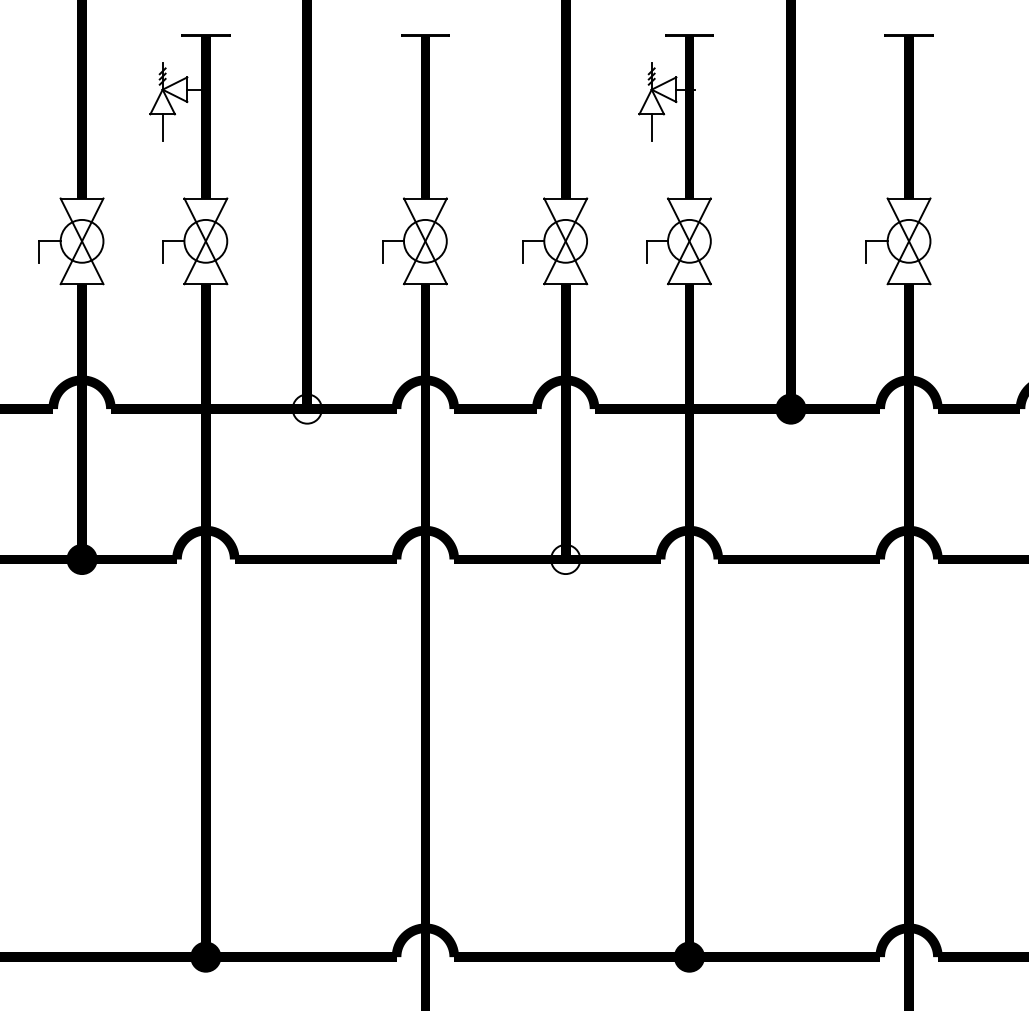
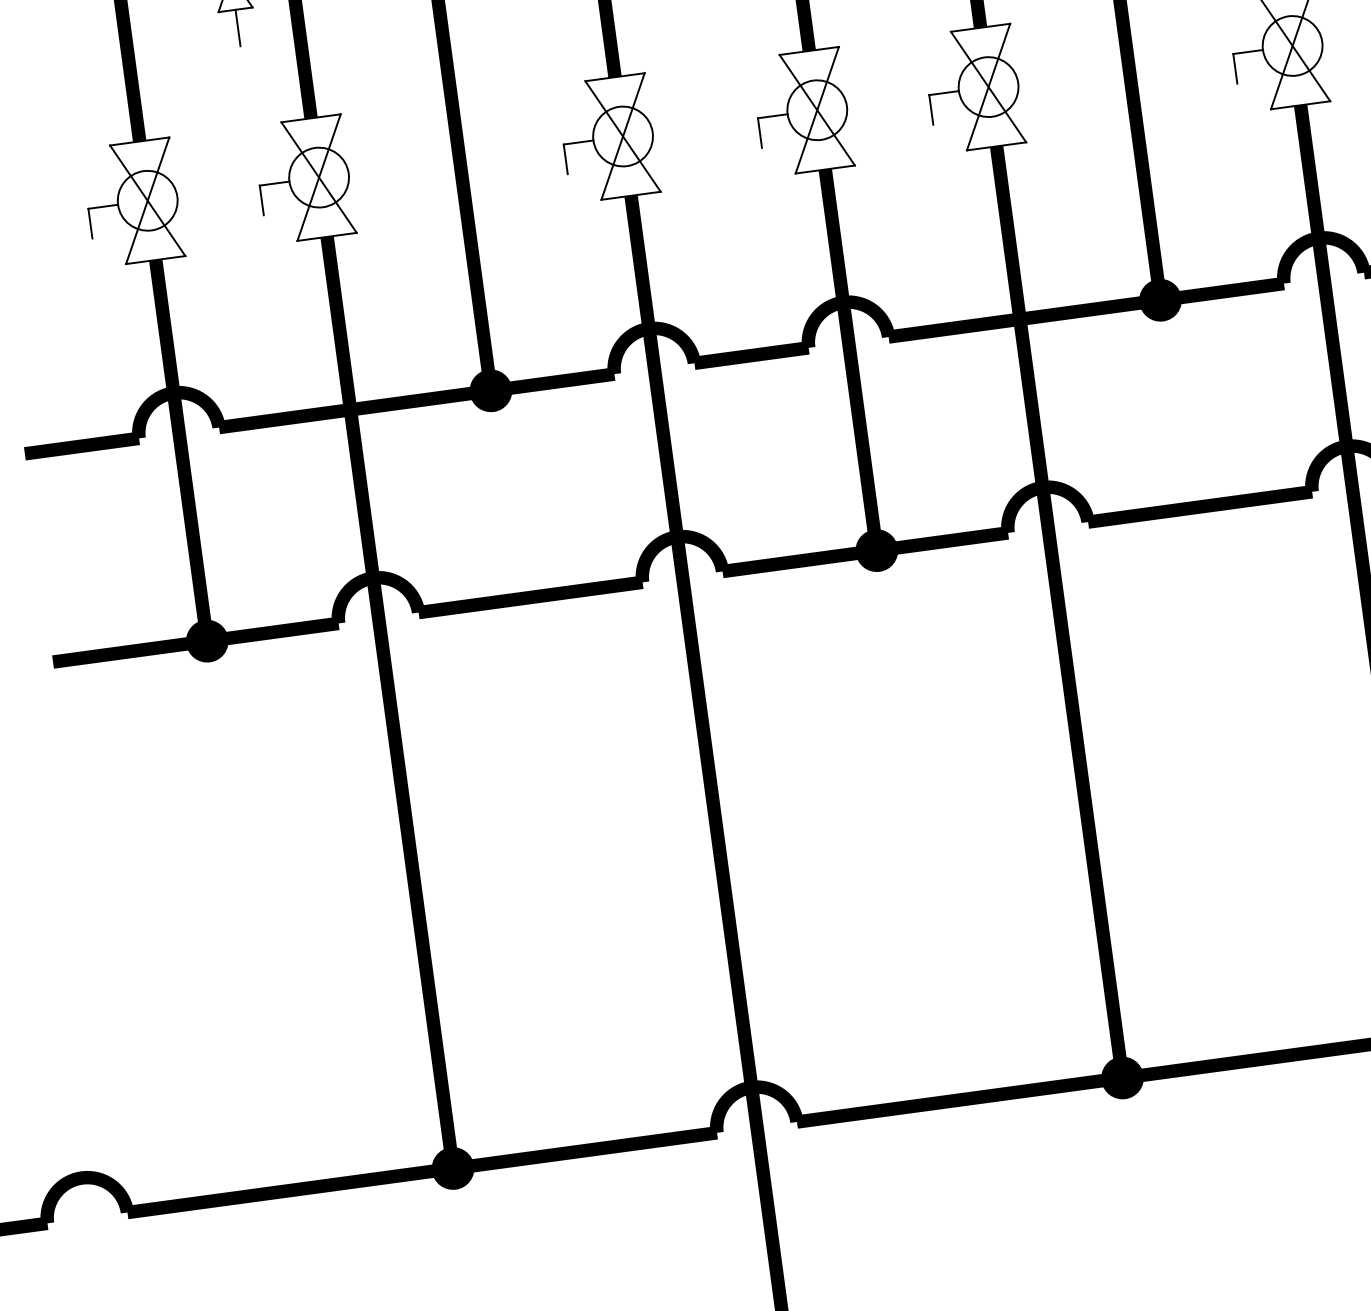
fill: (306, 408) -> (489, 390), added
fill: (565, 559) -> (876, 550), added

